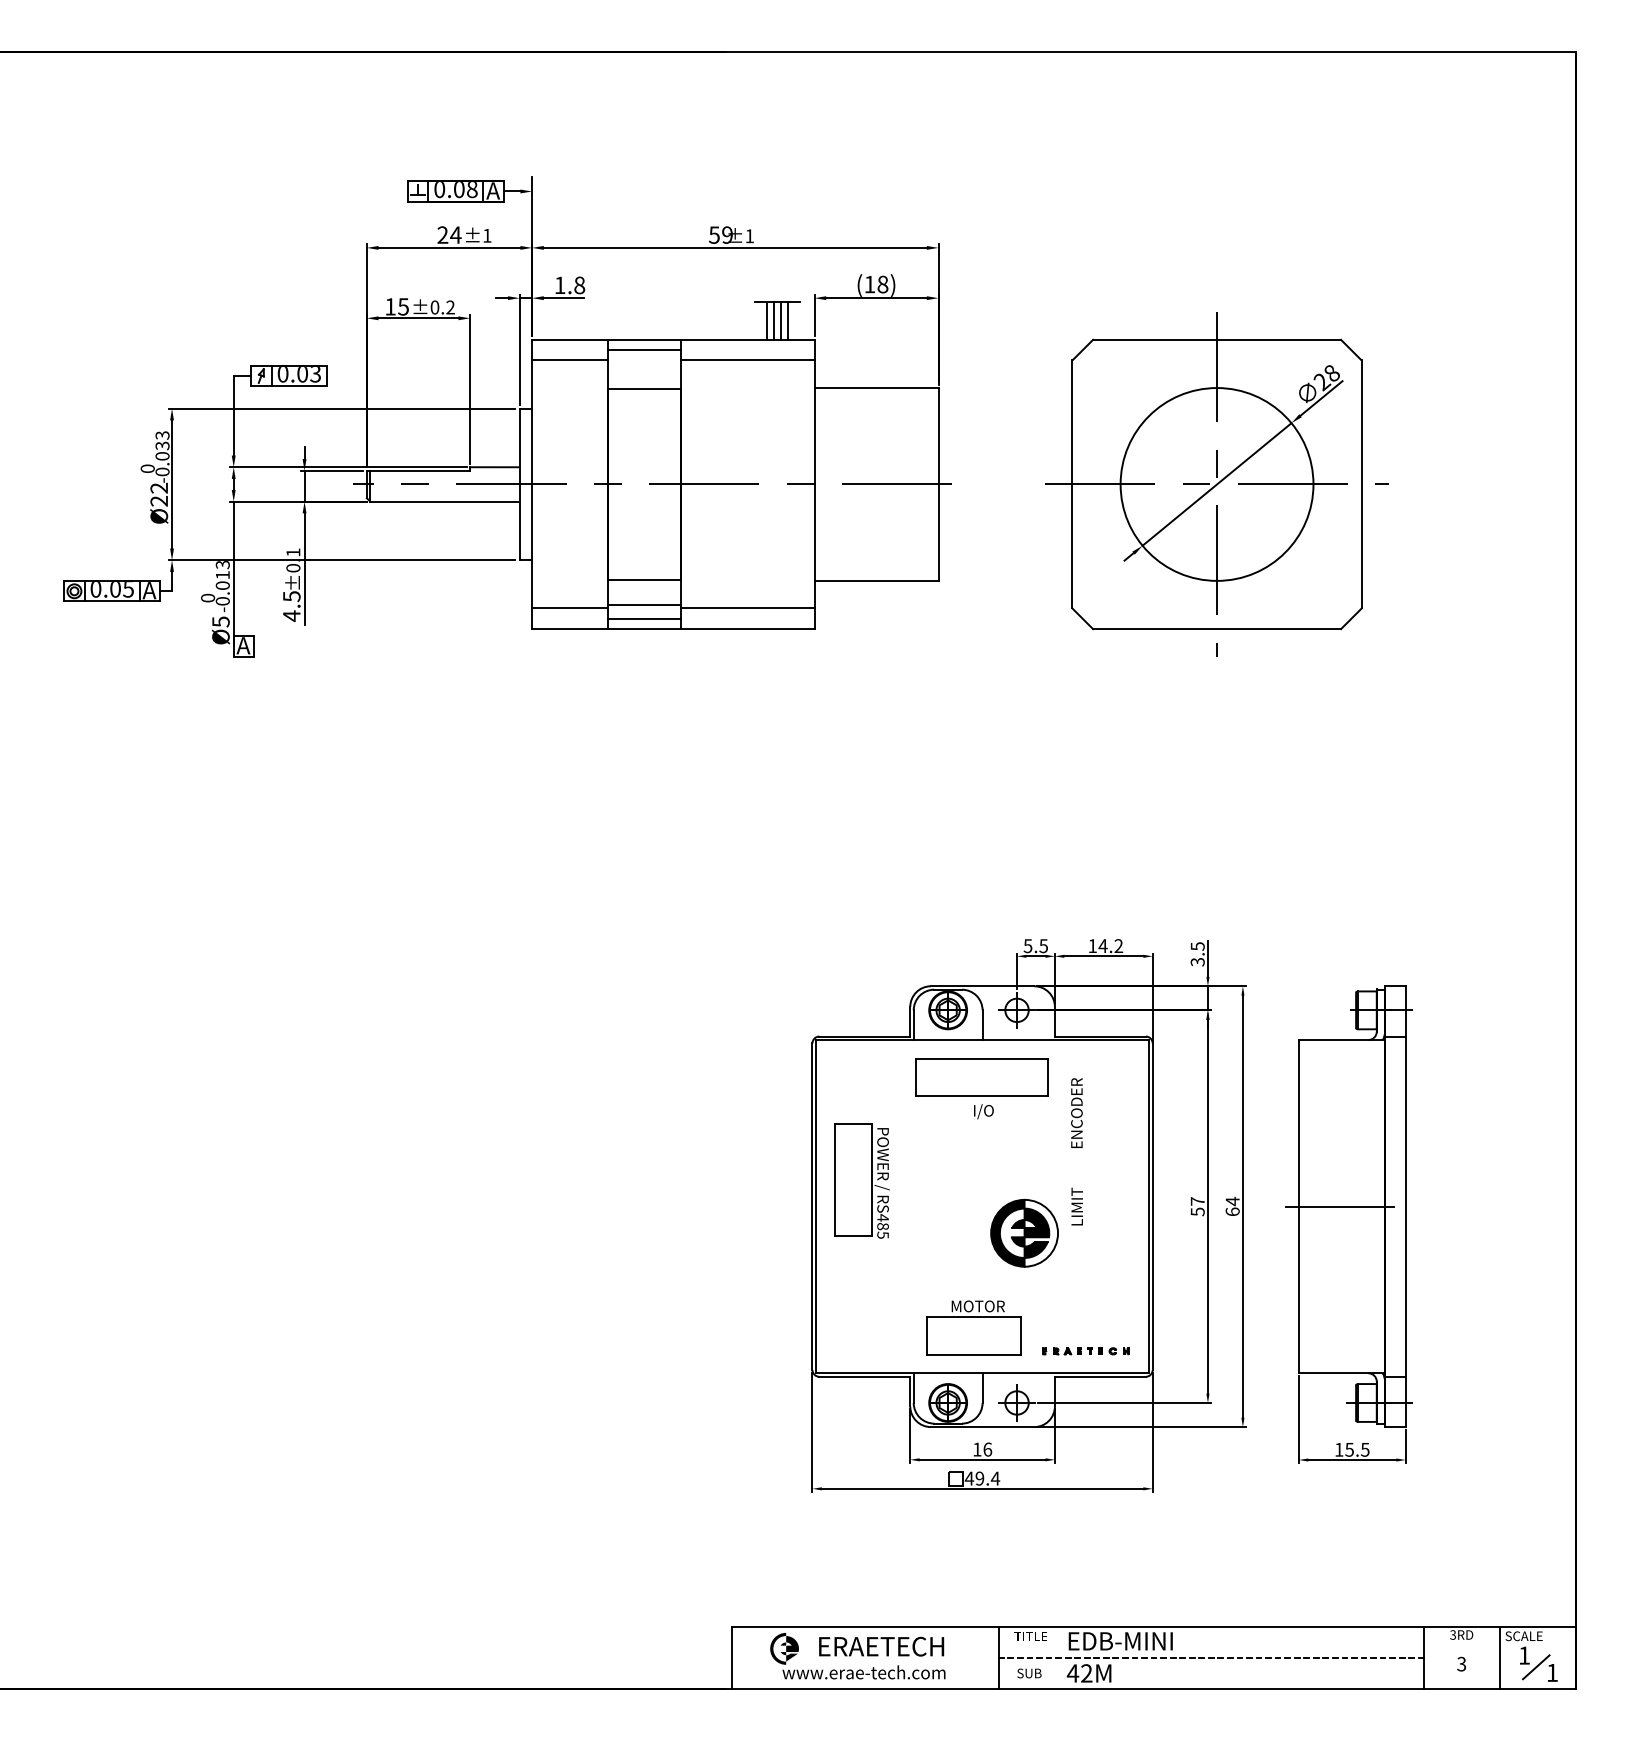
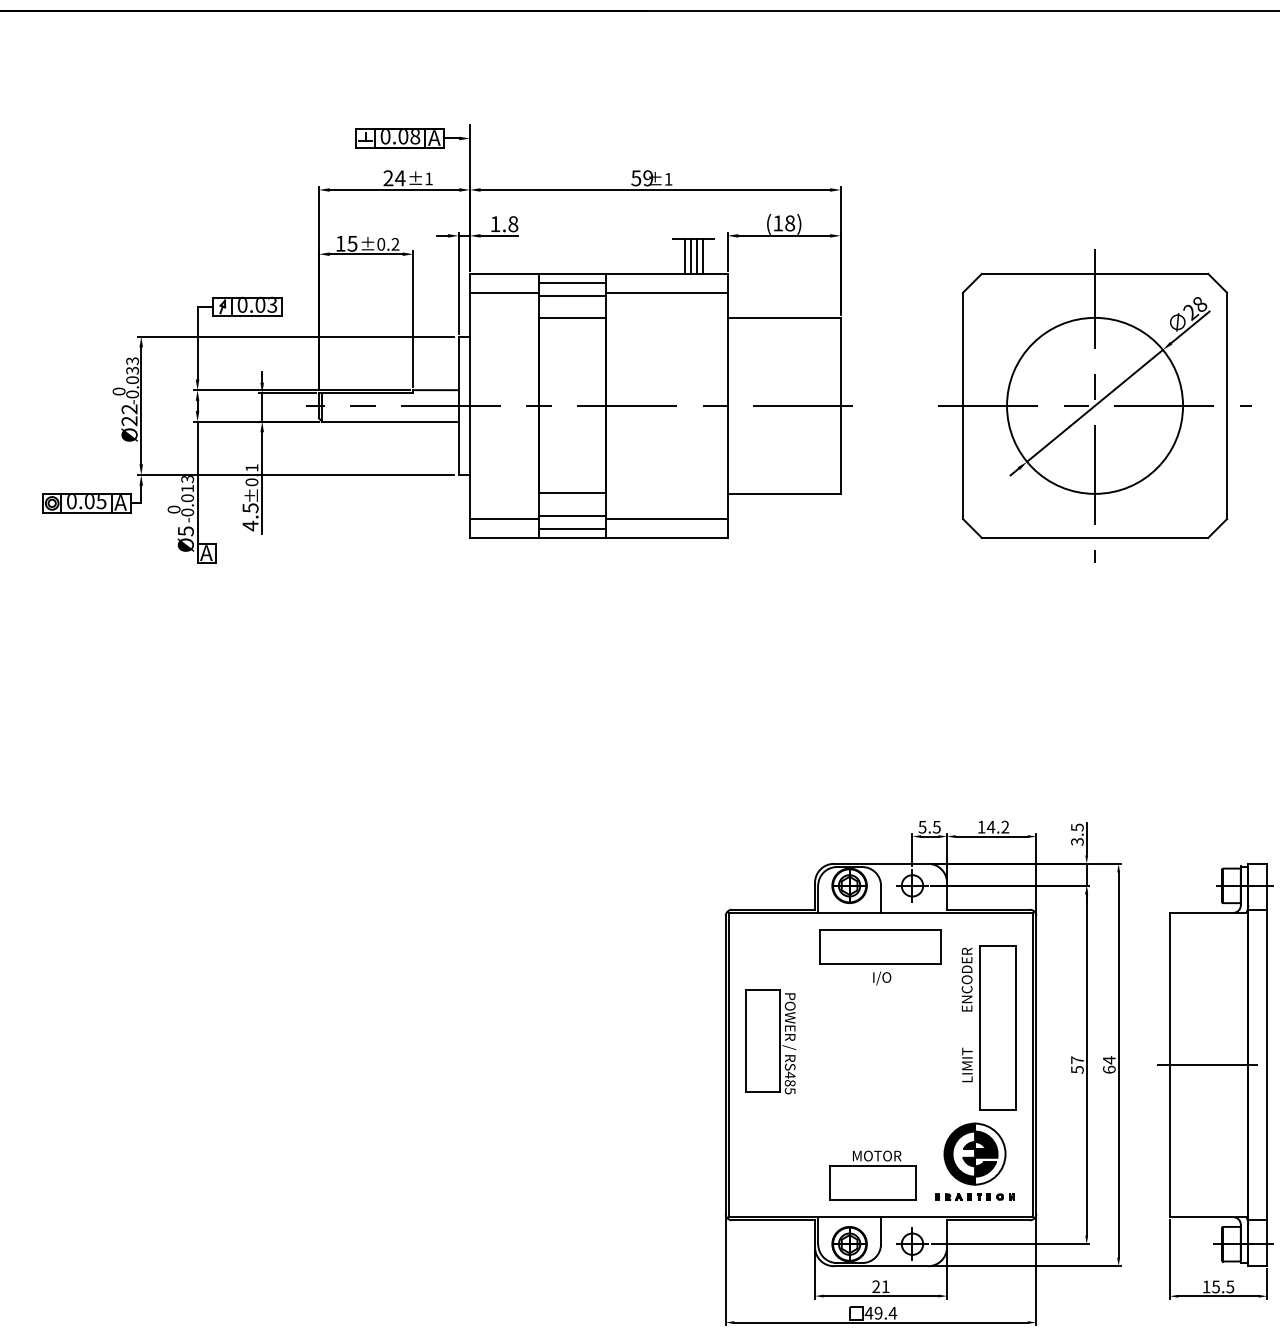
line: (643, 364) -> (571, 296), added
part: (1110, 1165) -> (997, 1027), added
part: (1024, 1232) -> (974, 1153), moved
text: (982, 1449) -> (880, 1286), 16 -> 21

